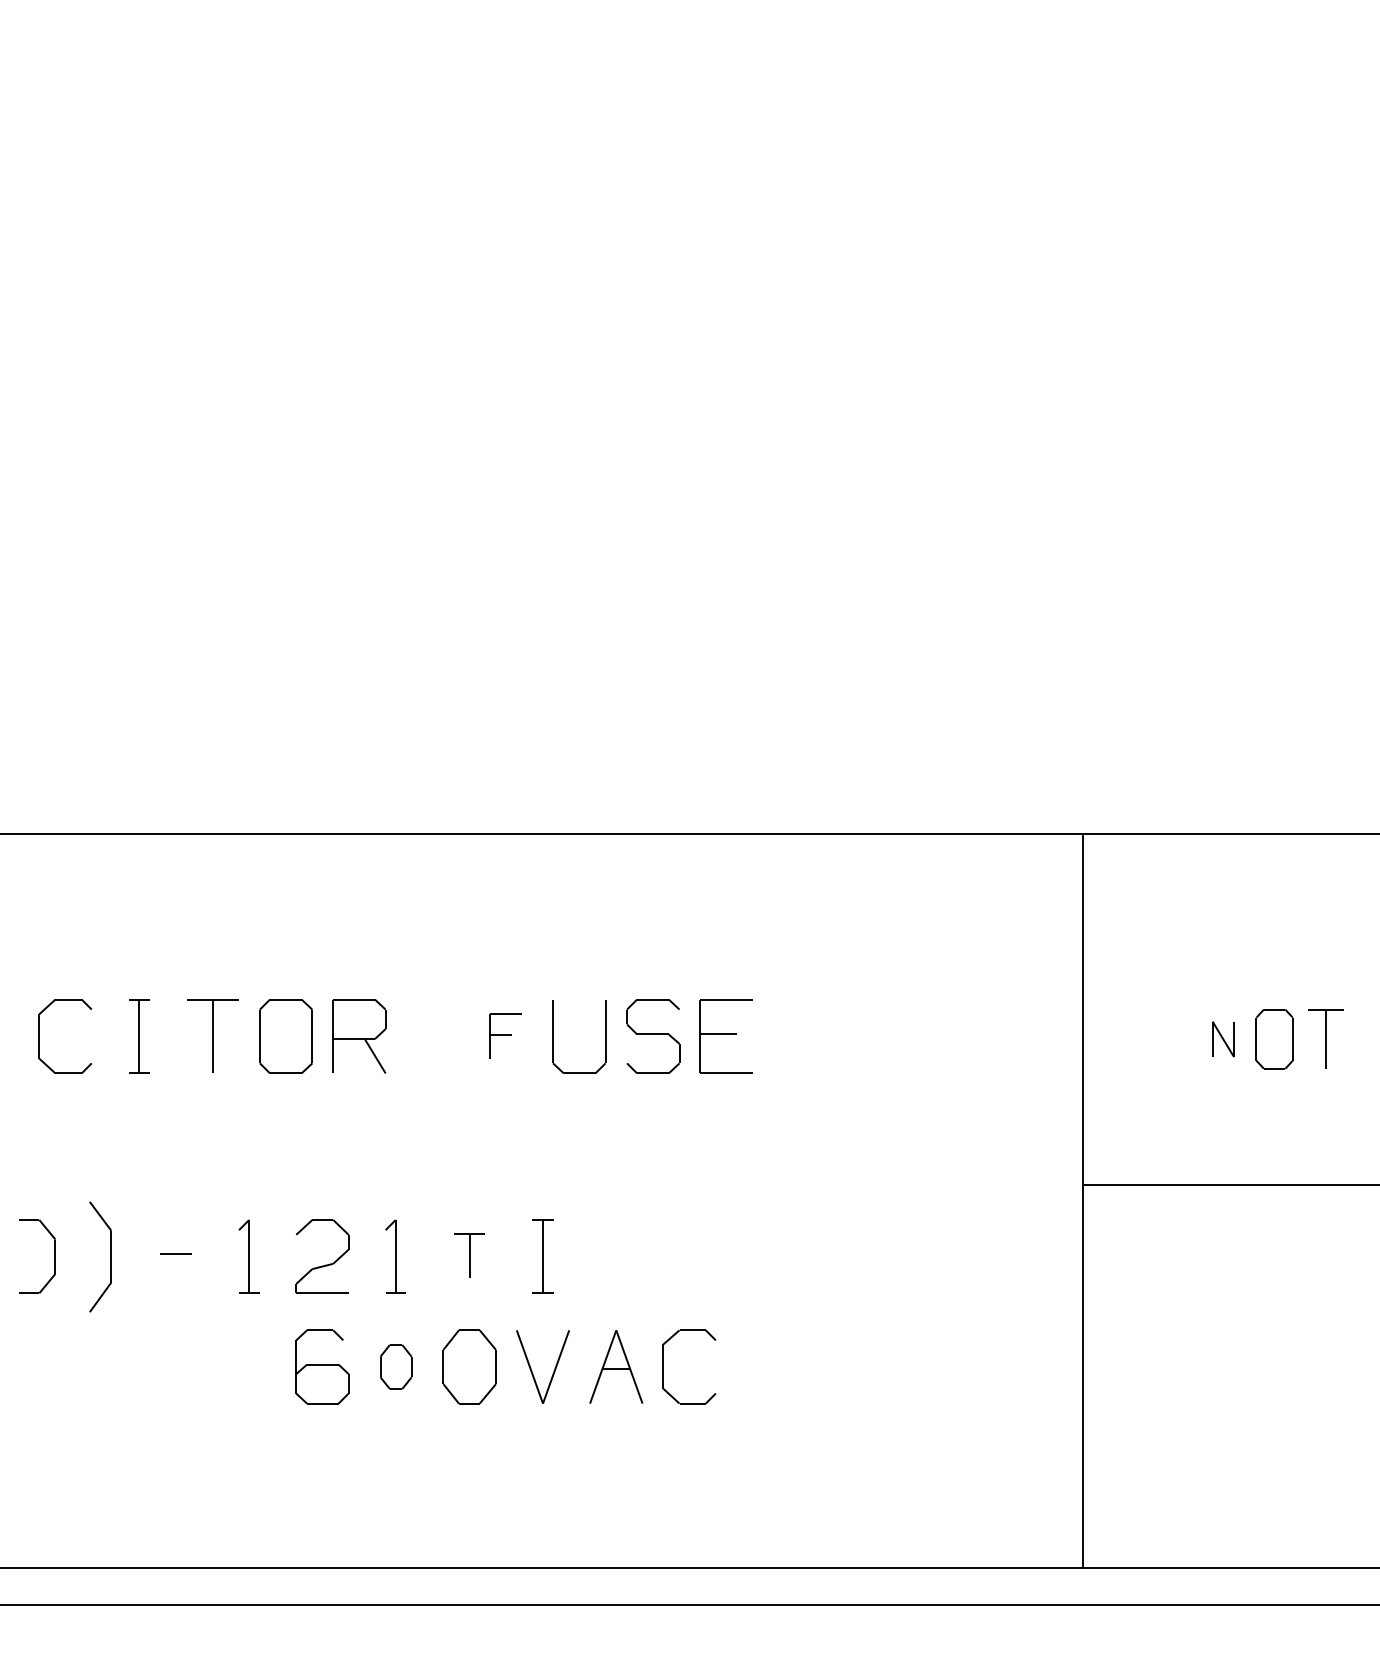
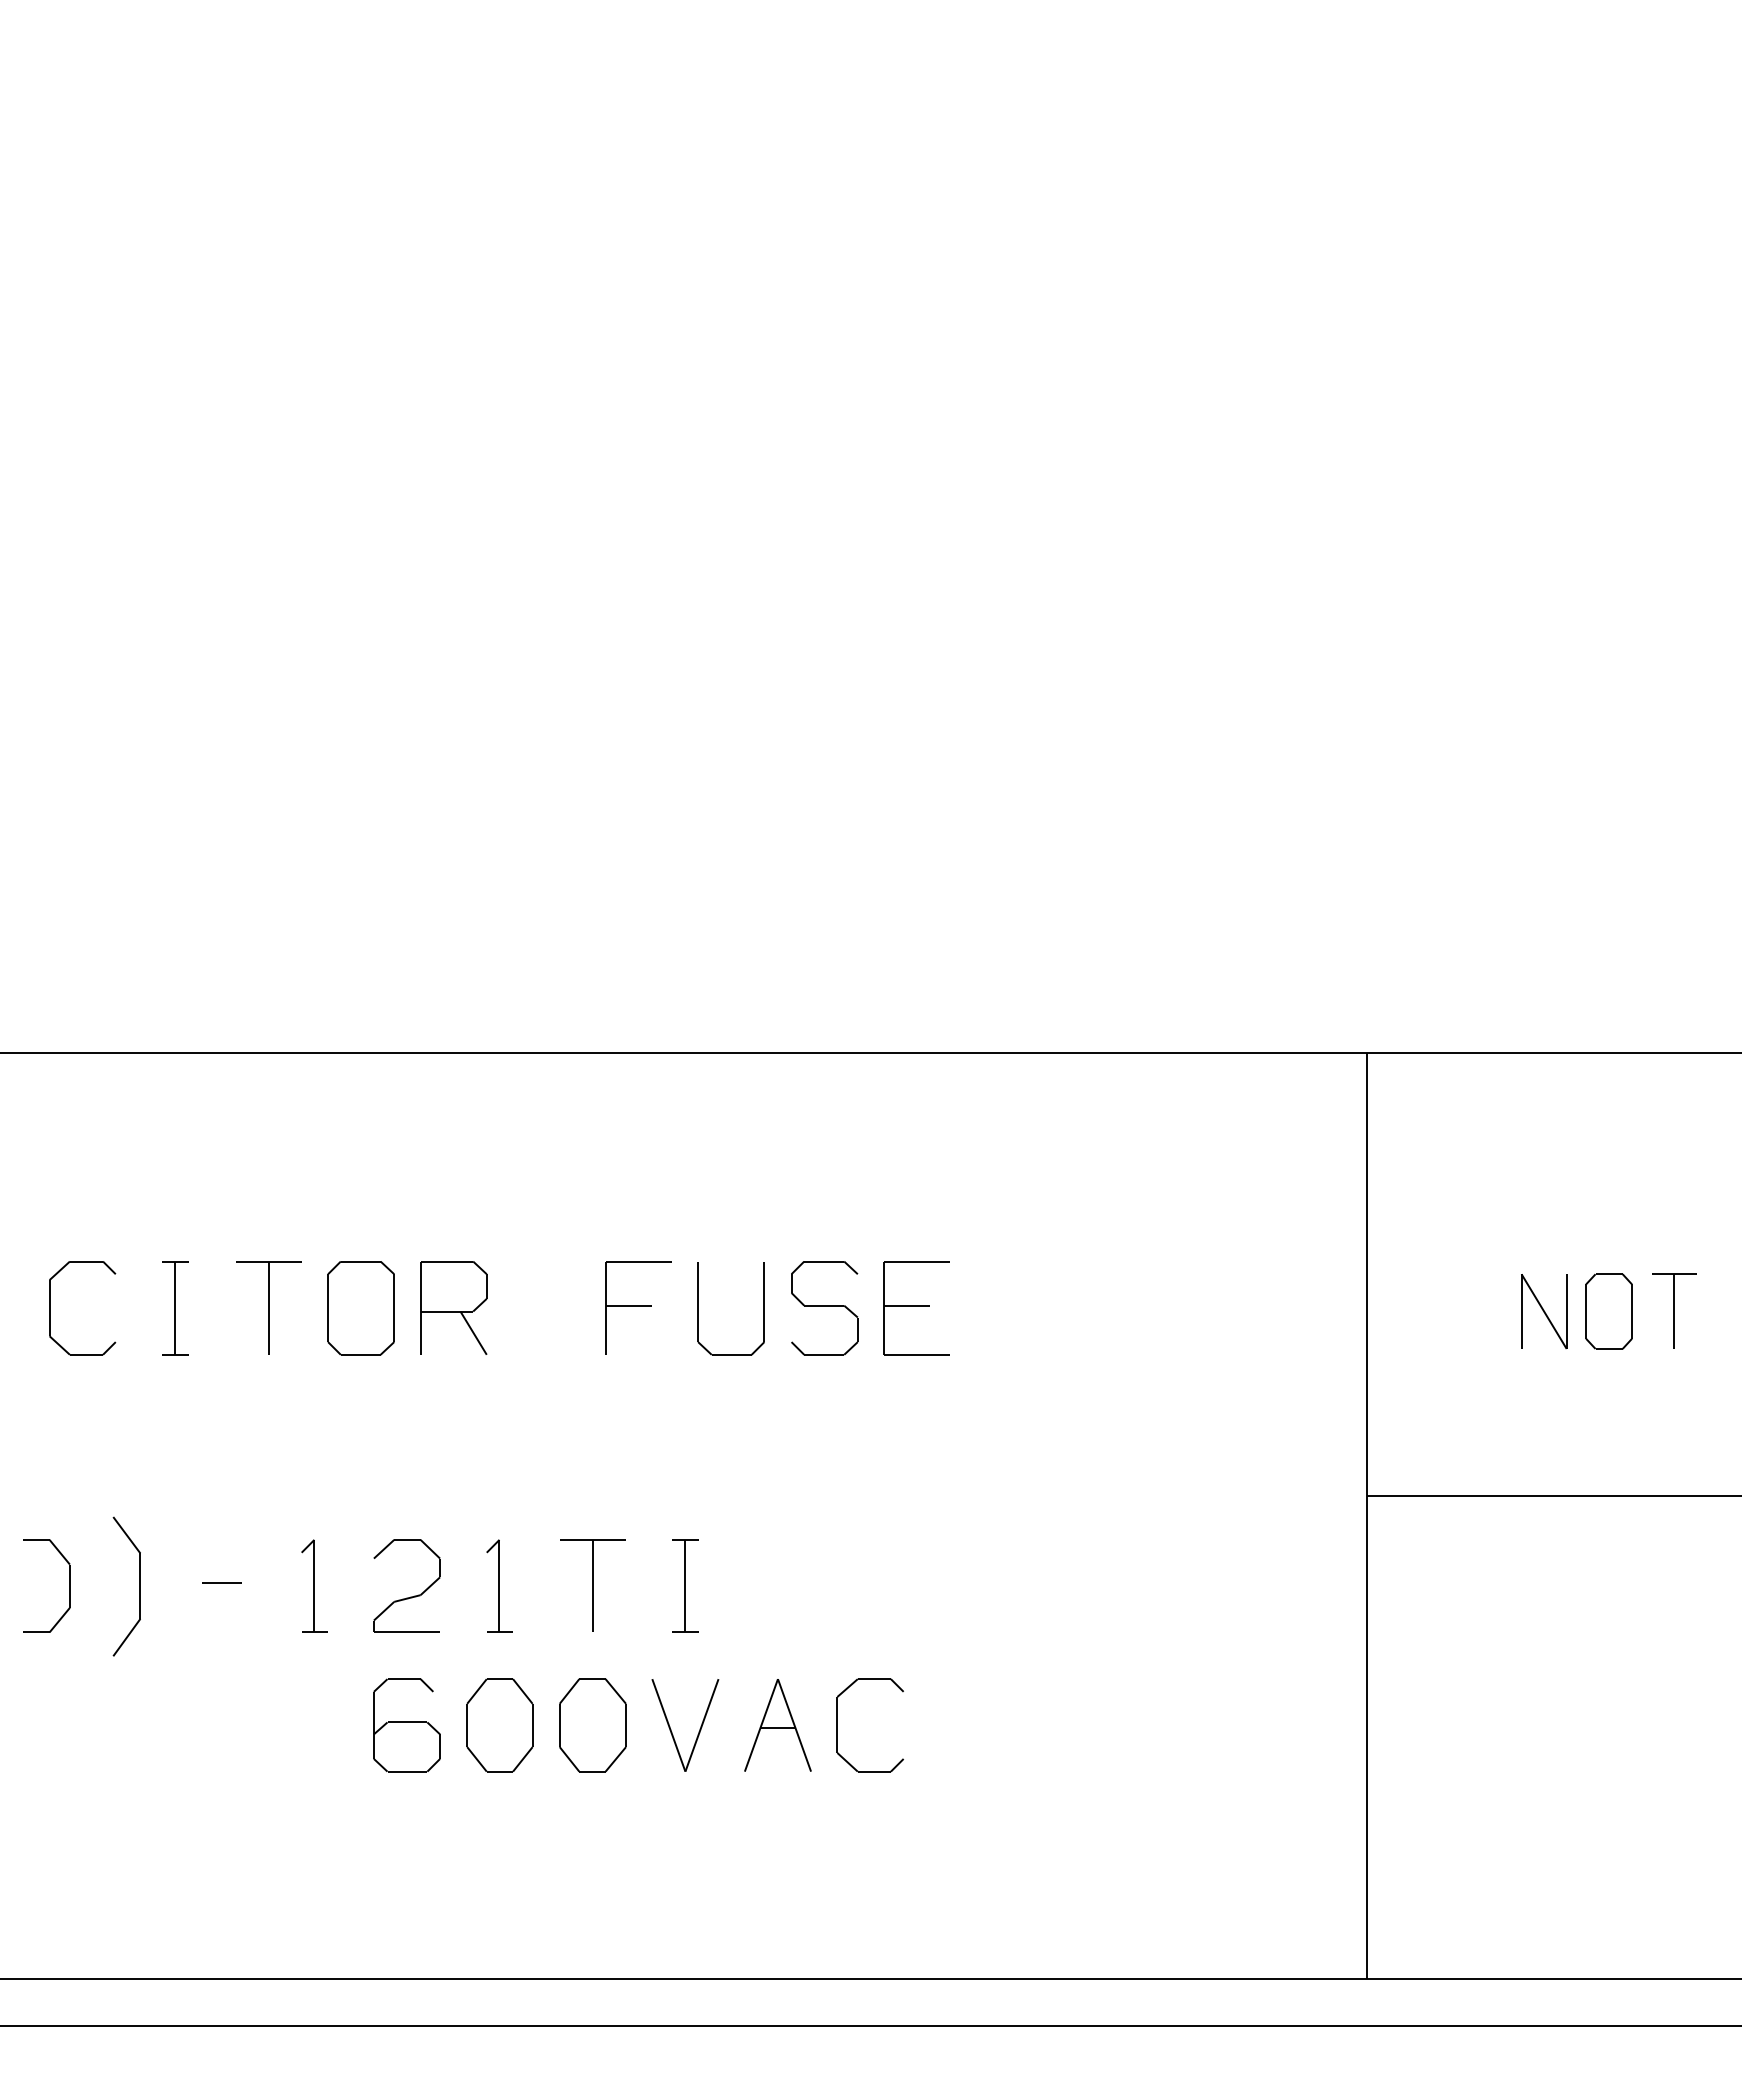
part: (505, 1035) -> (638, 1307), size x1.67
part: (1223, 1039) -> (1544, 1311), size x1.67
part: (469, 1256) -> (592, 1585), size x1.67
part: (395, 1367) -> (499, 1725), size x1.67

